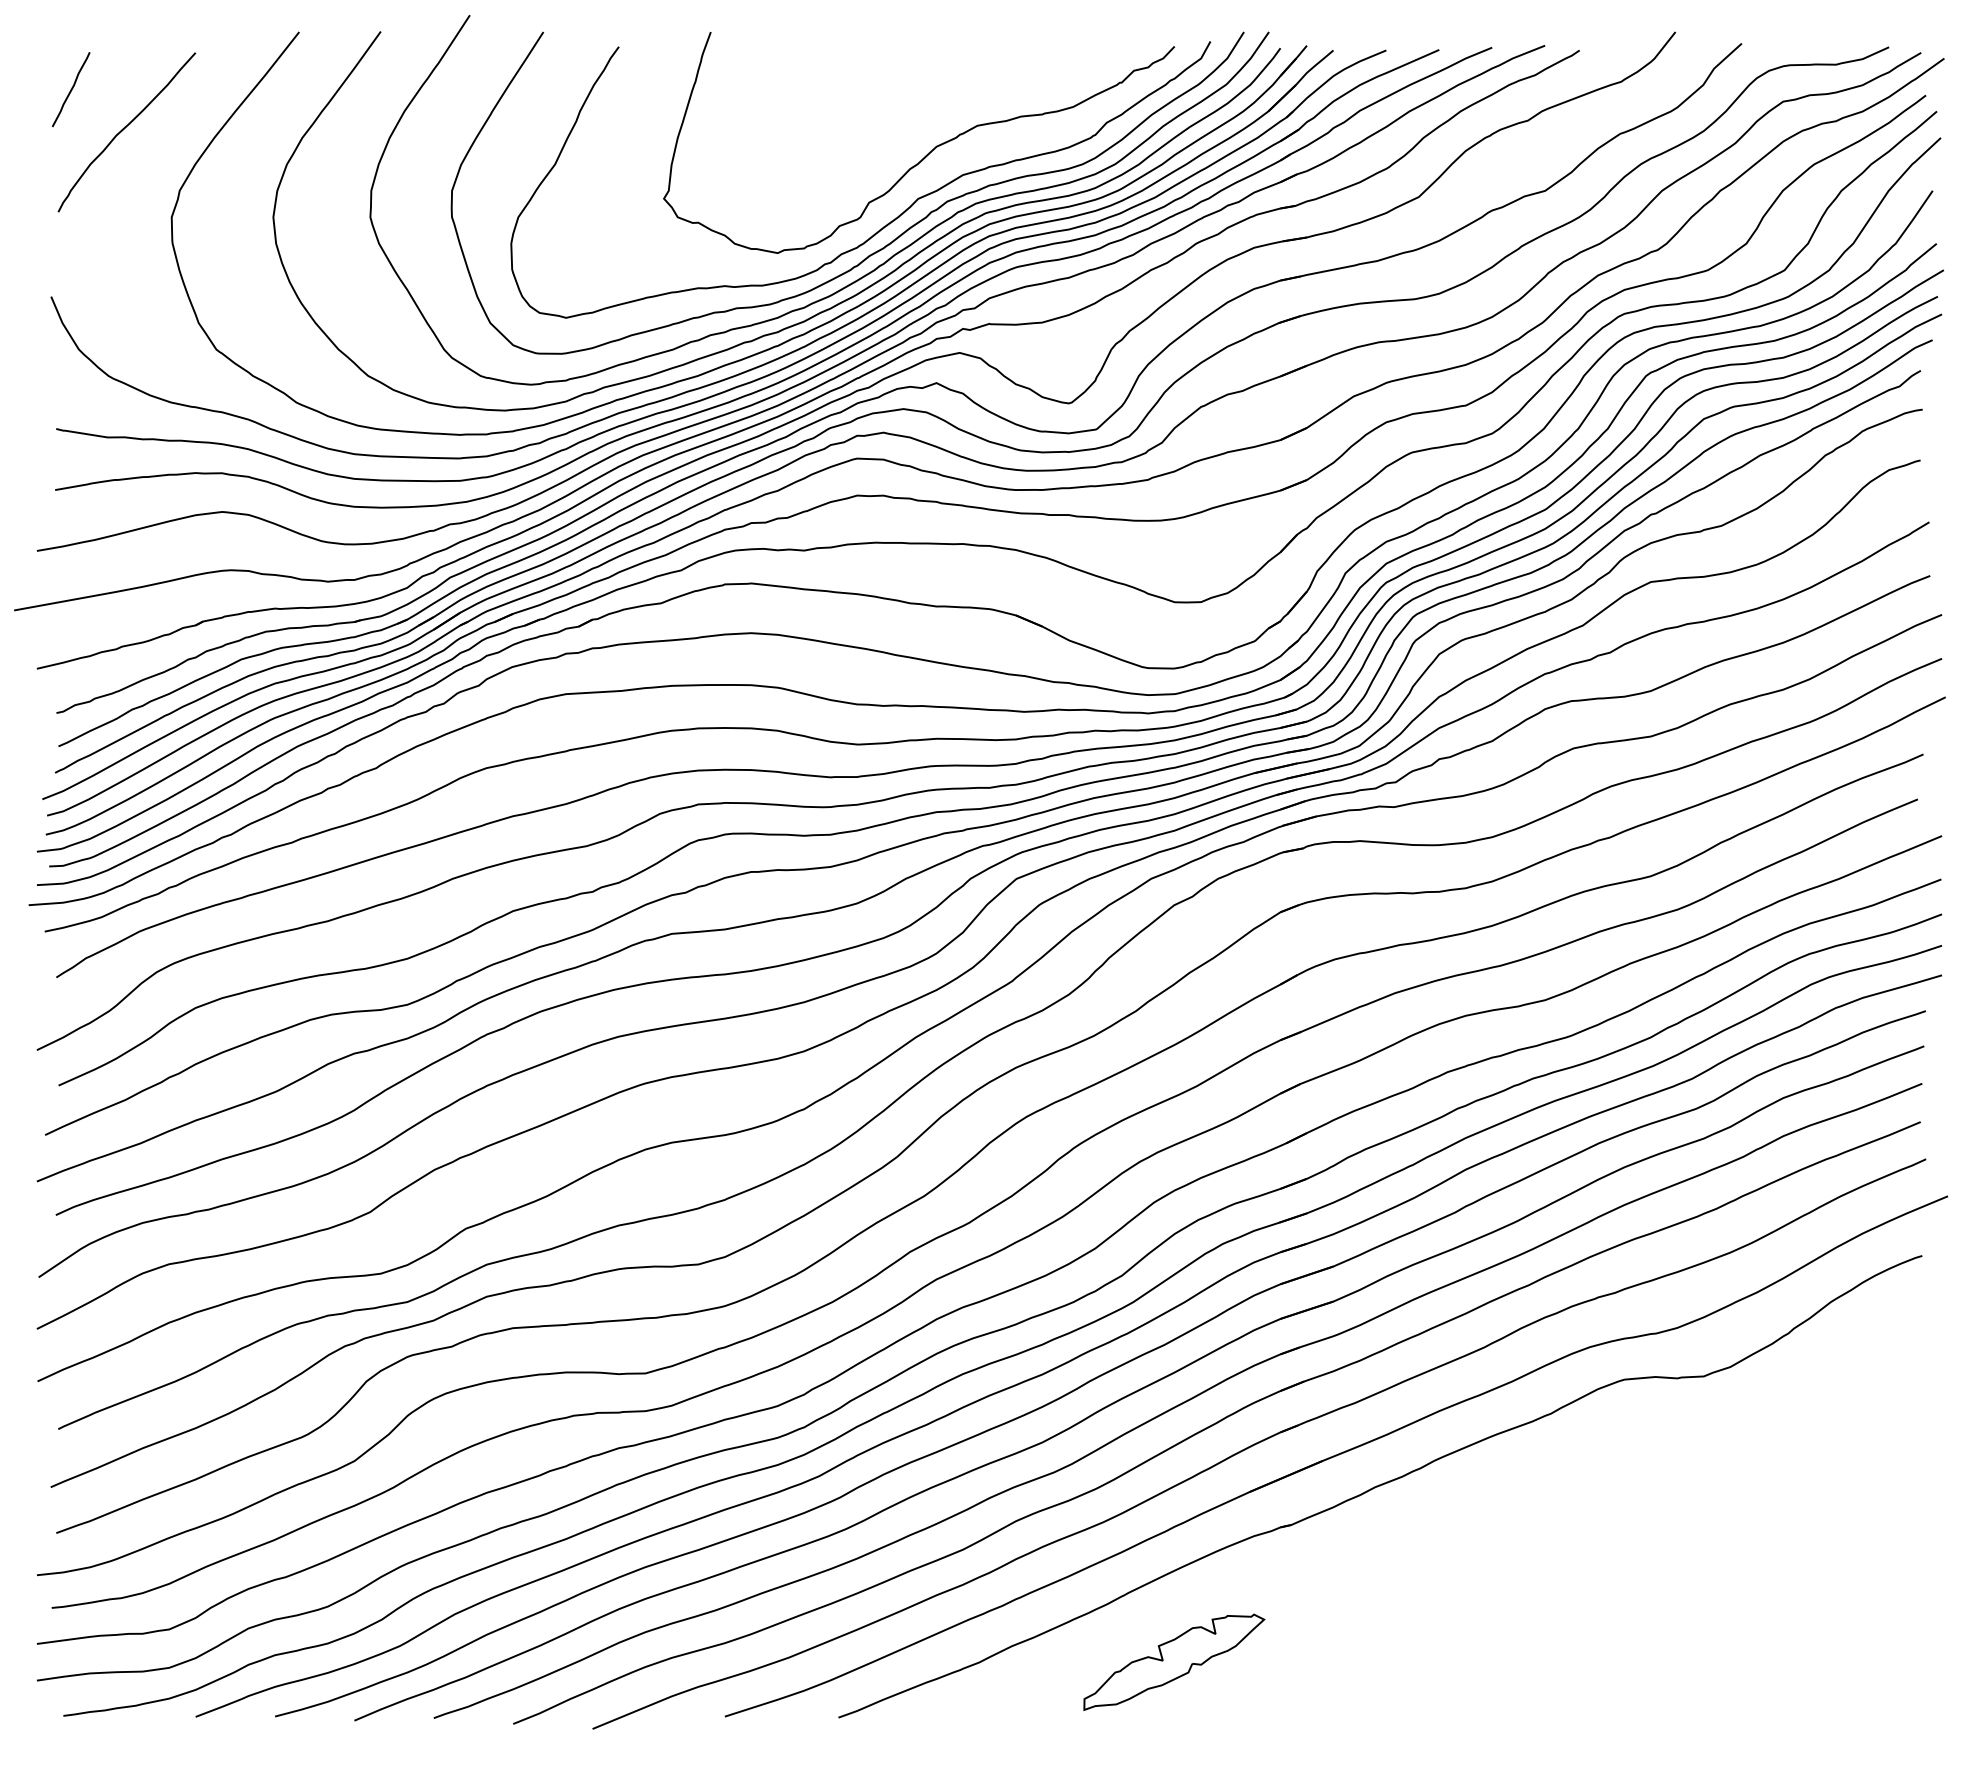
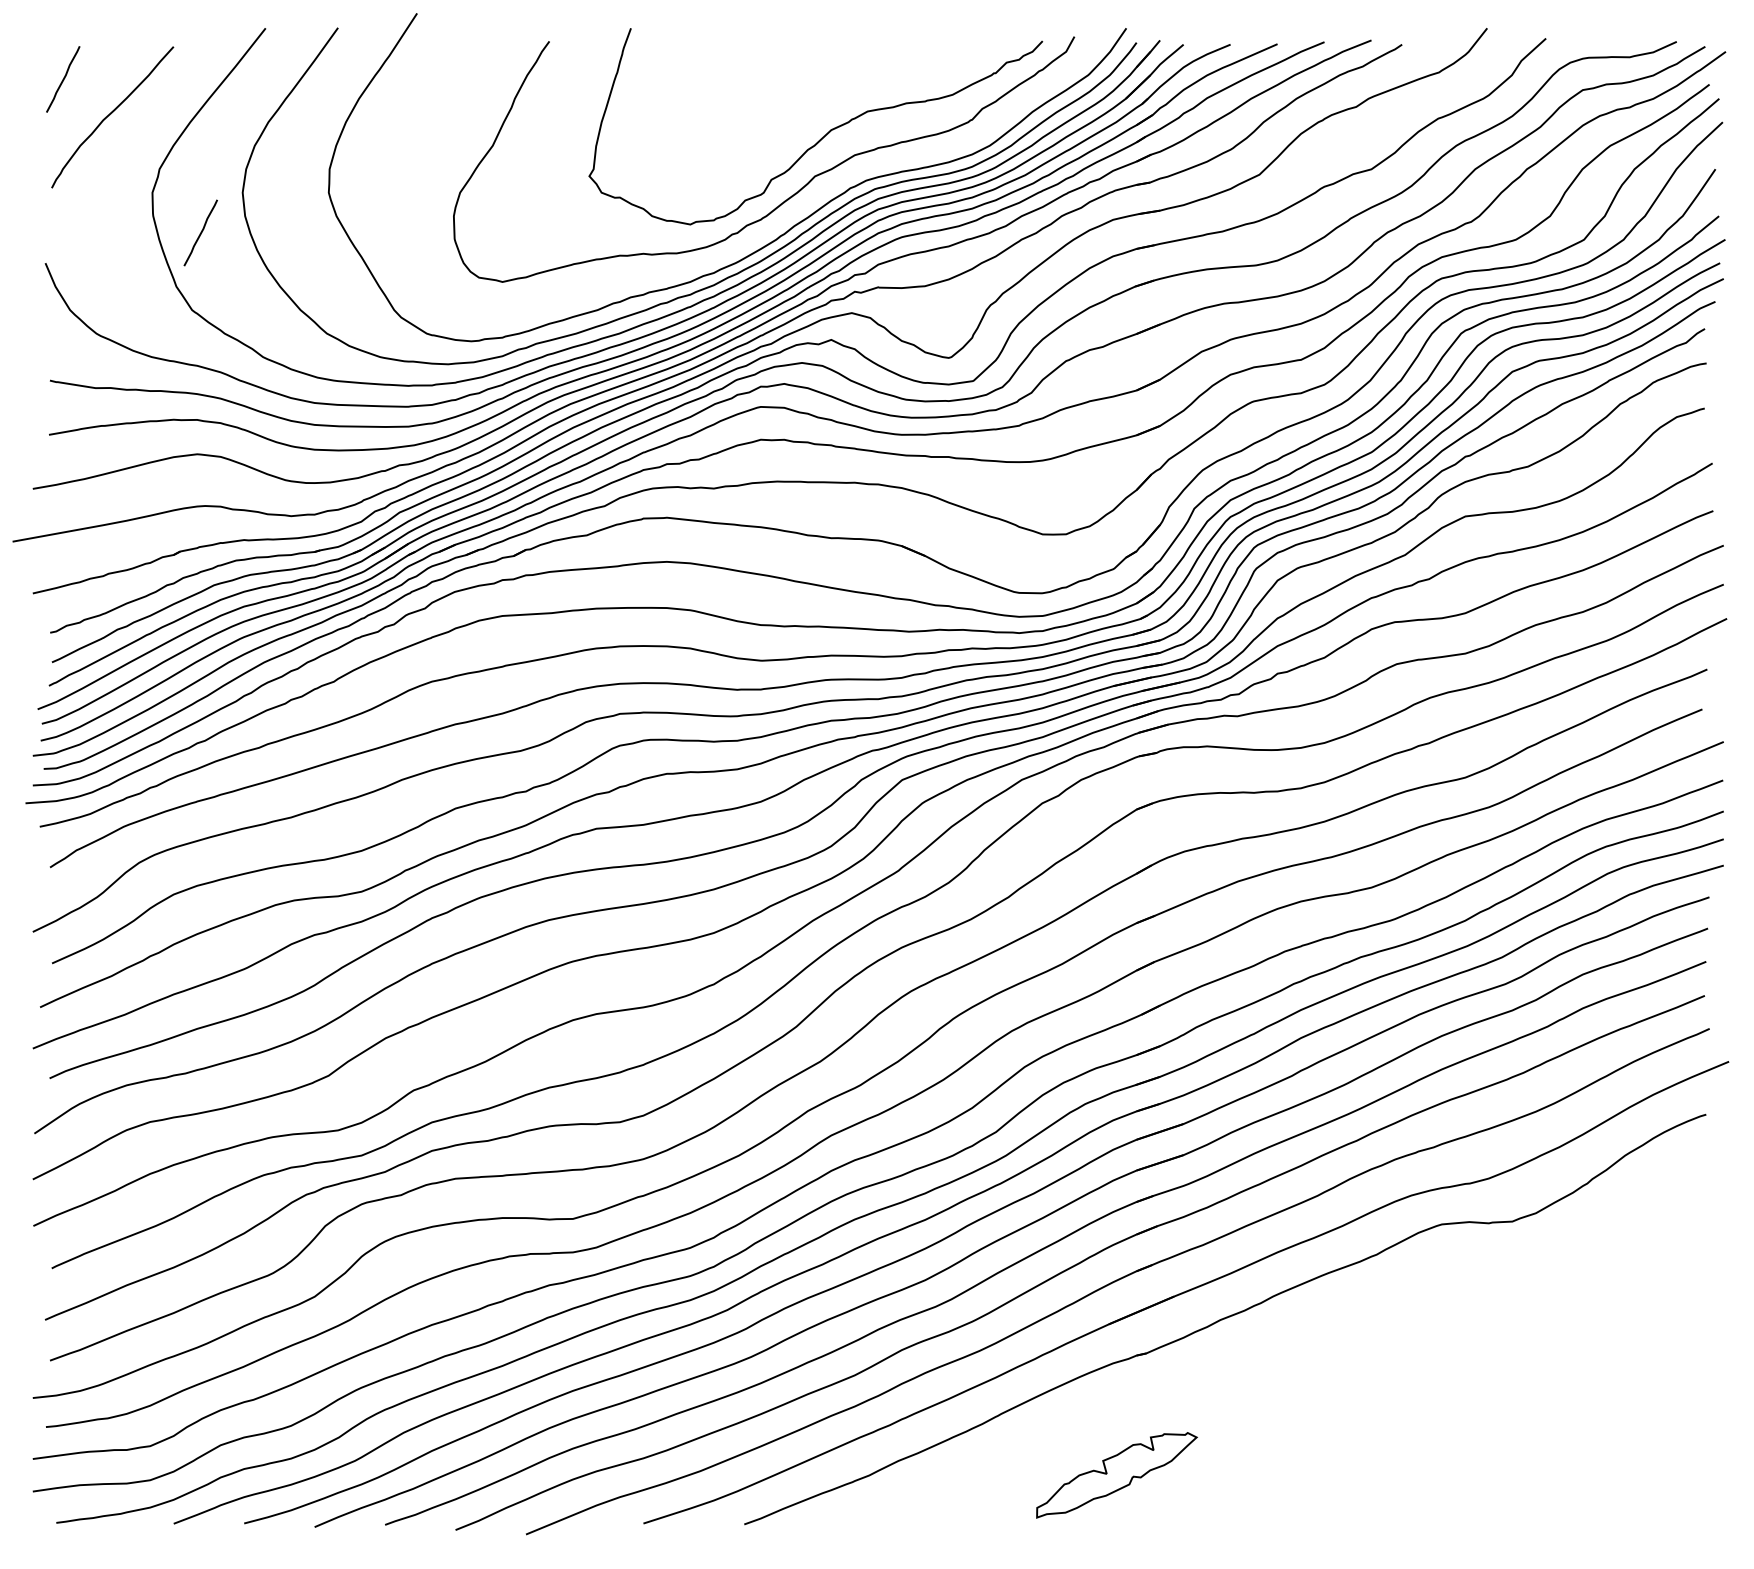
curve: (886, 244) -> (786, 216), removed
line: (225, 262) -> (200, 232), added
part: (1174, 1662) -> (1117, 1475), moved

